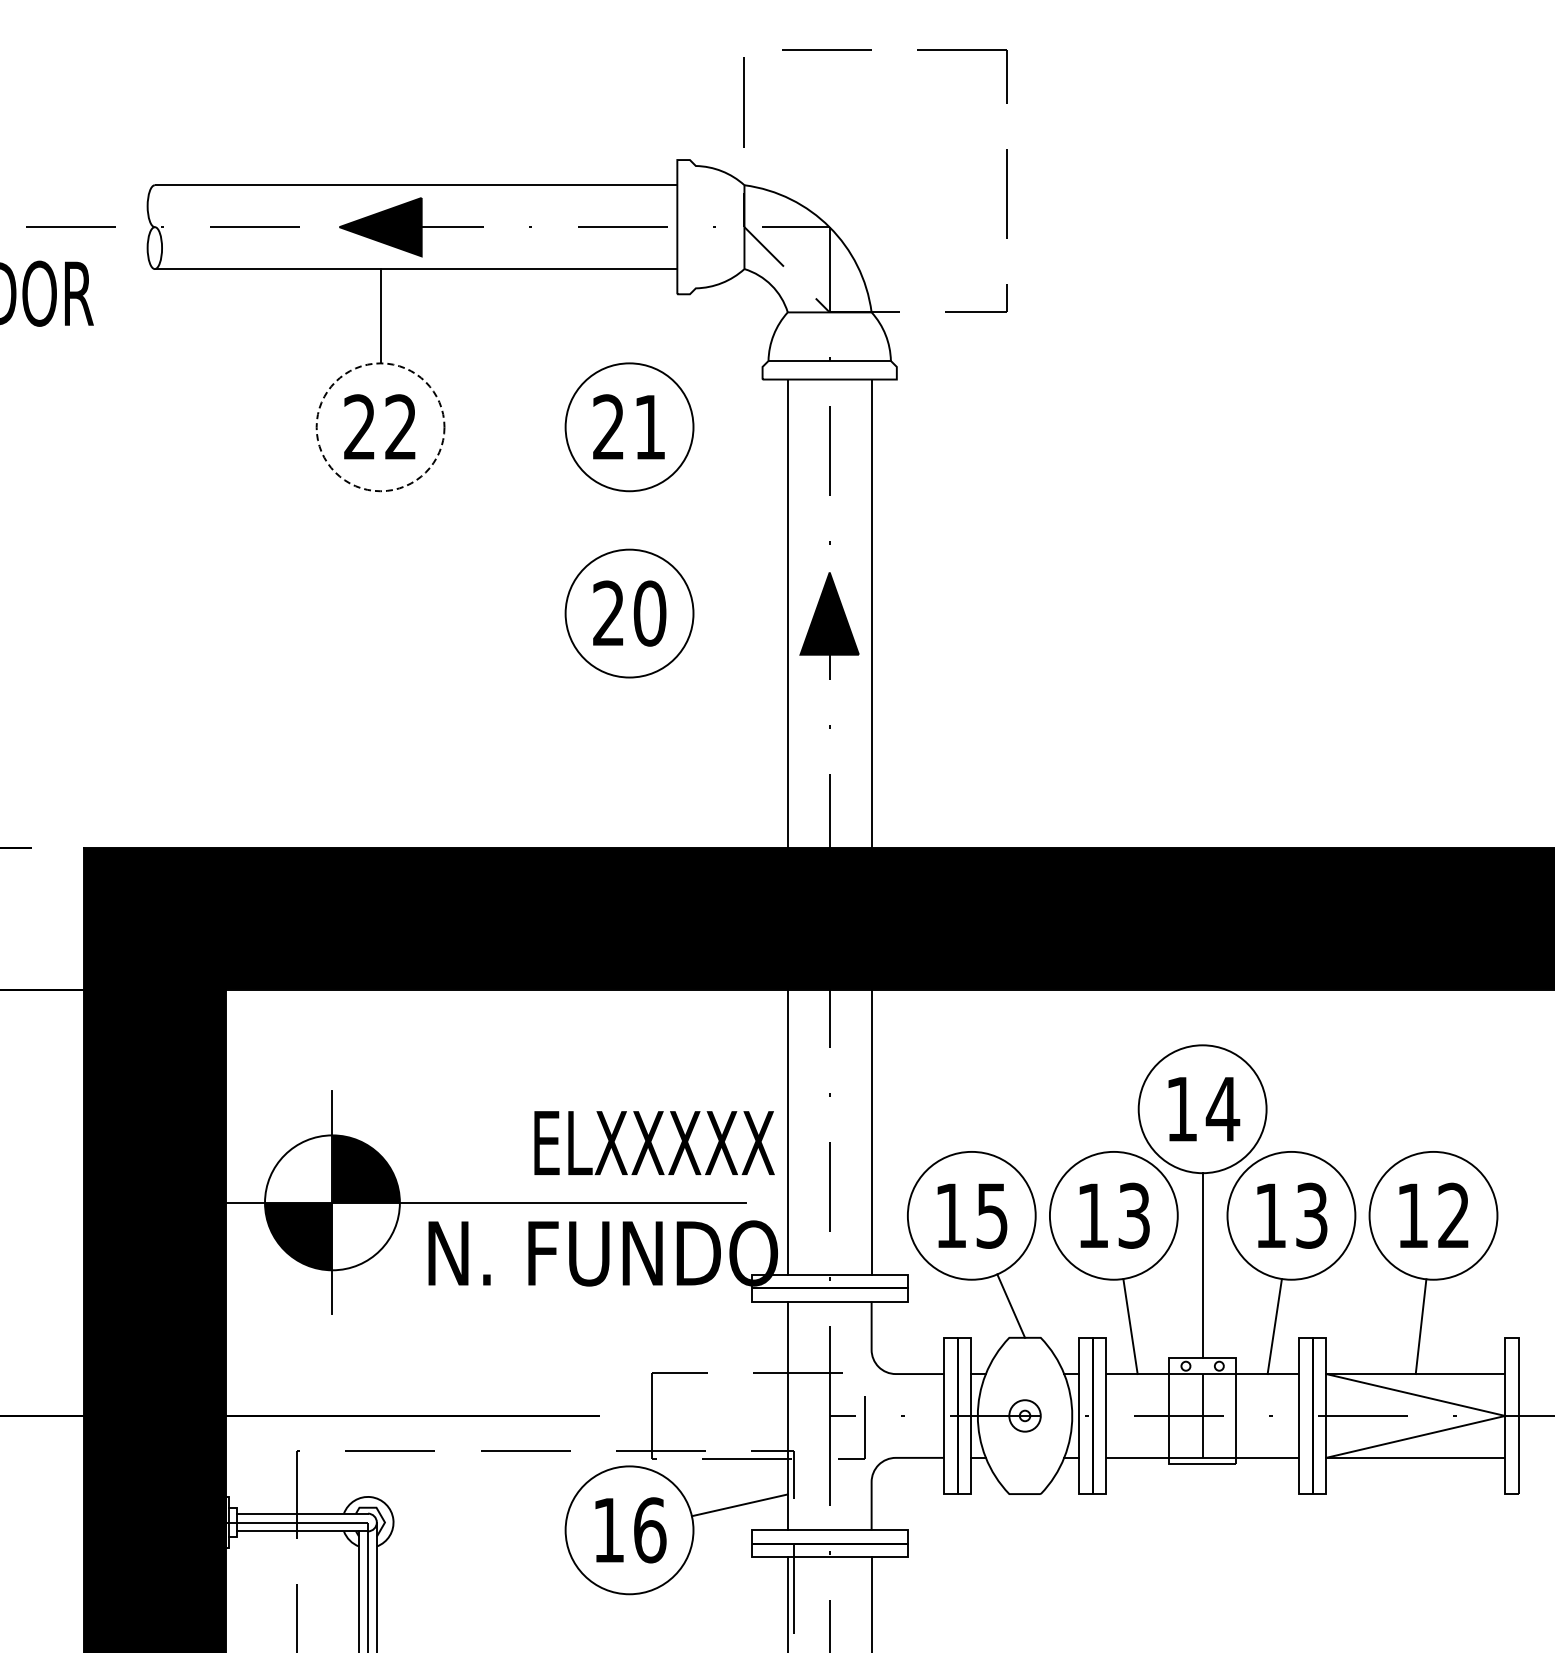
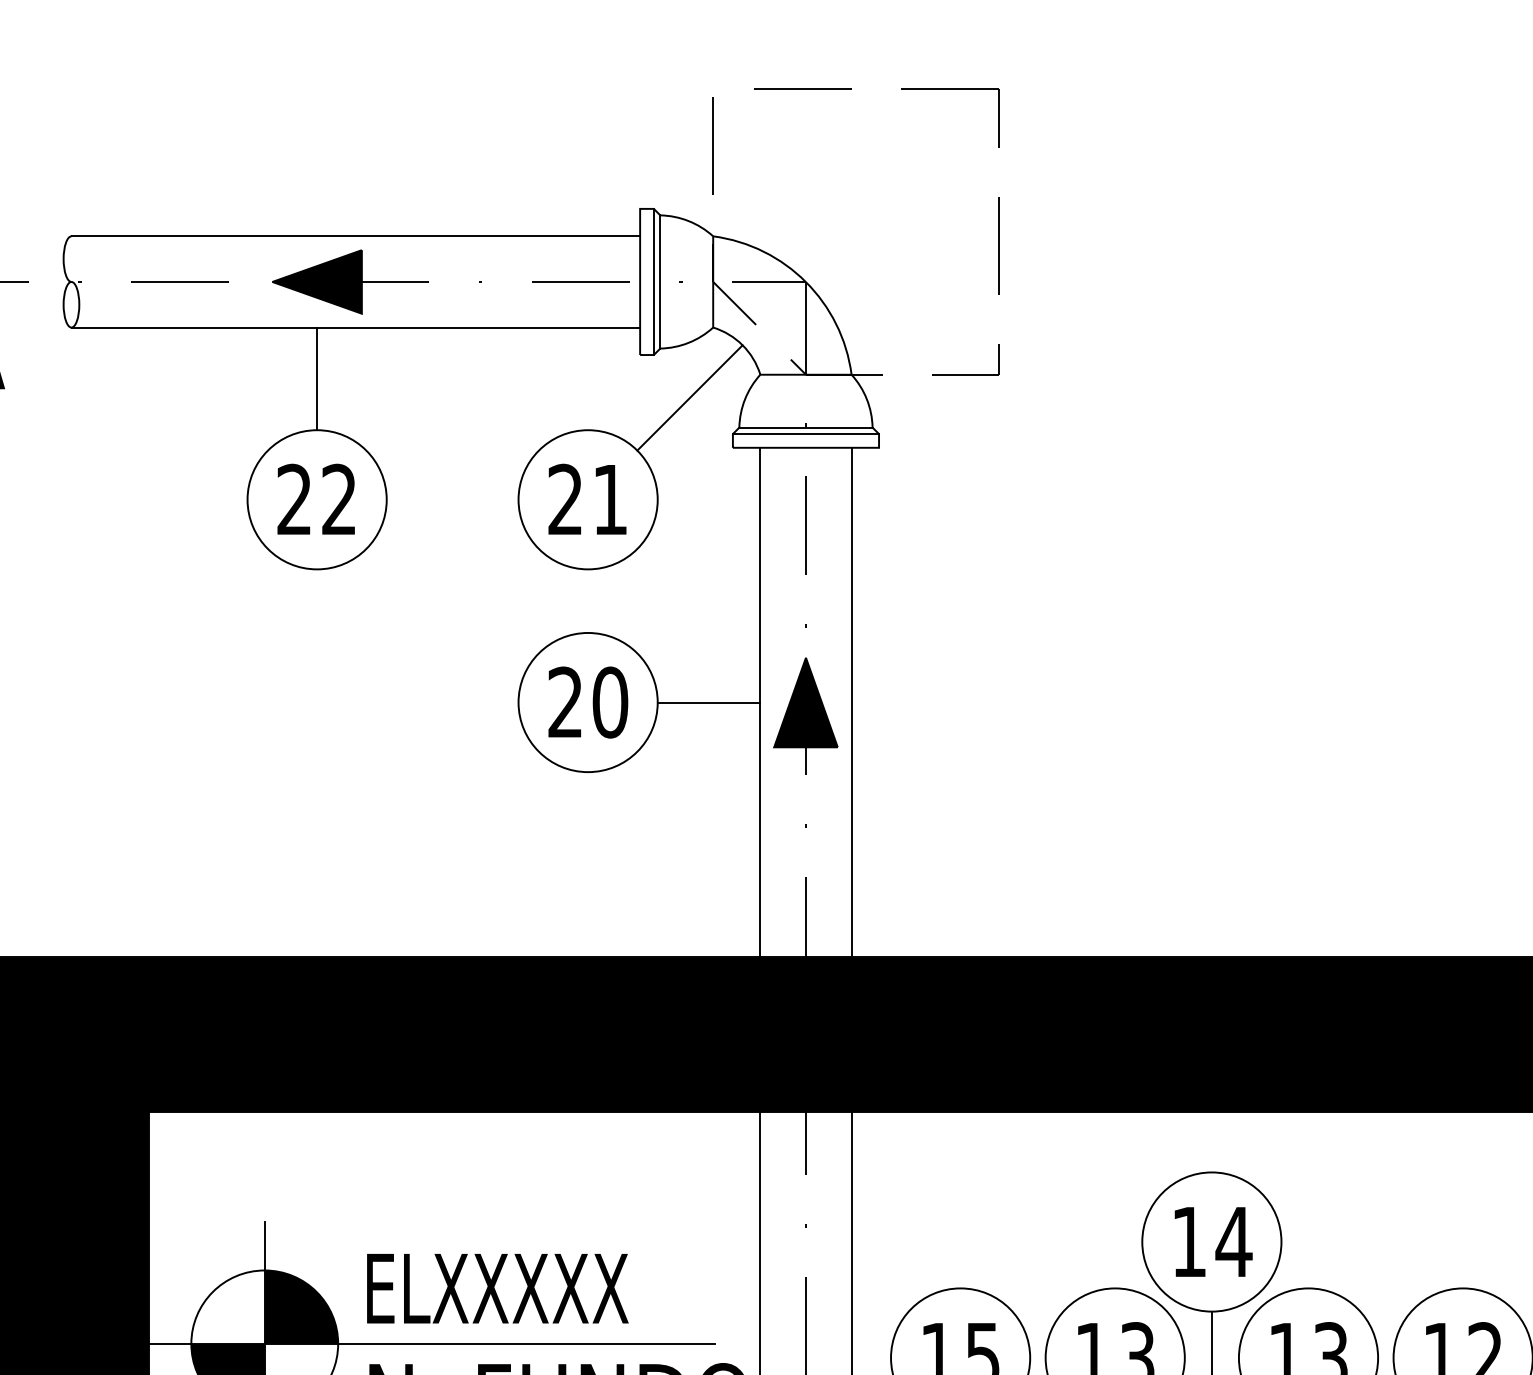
line: (689, 227) -> (653, 282), added
line: (695, 227) -> (659, 282), added
line: (722, 333) -> (689, 397), added
line: (829, 366) -> (805, 433), added
circle: (380, 427) -> (317, 500), dashed -> solid
line: (740, 613) -> (708, 702), added
text: (654, 1142) -> (497, 1288), moved

